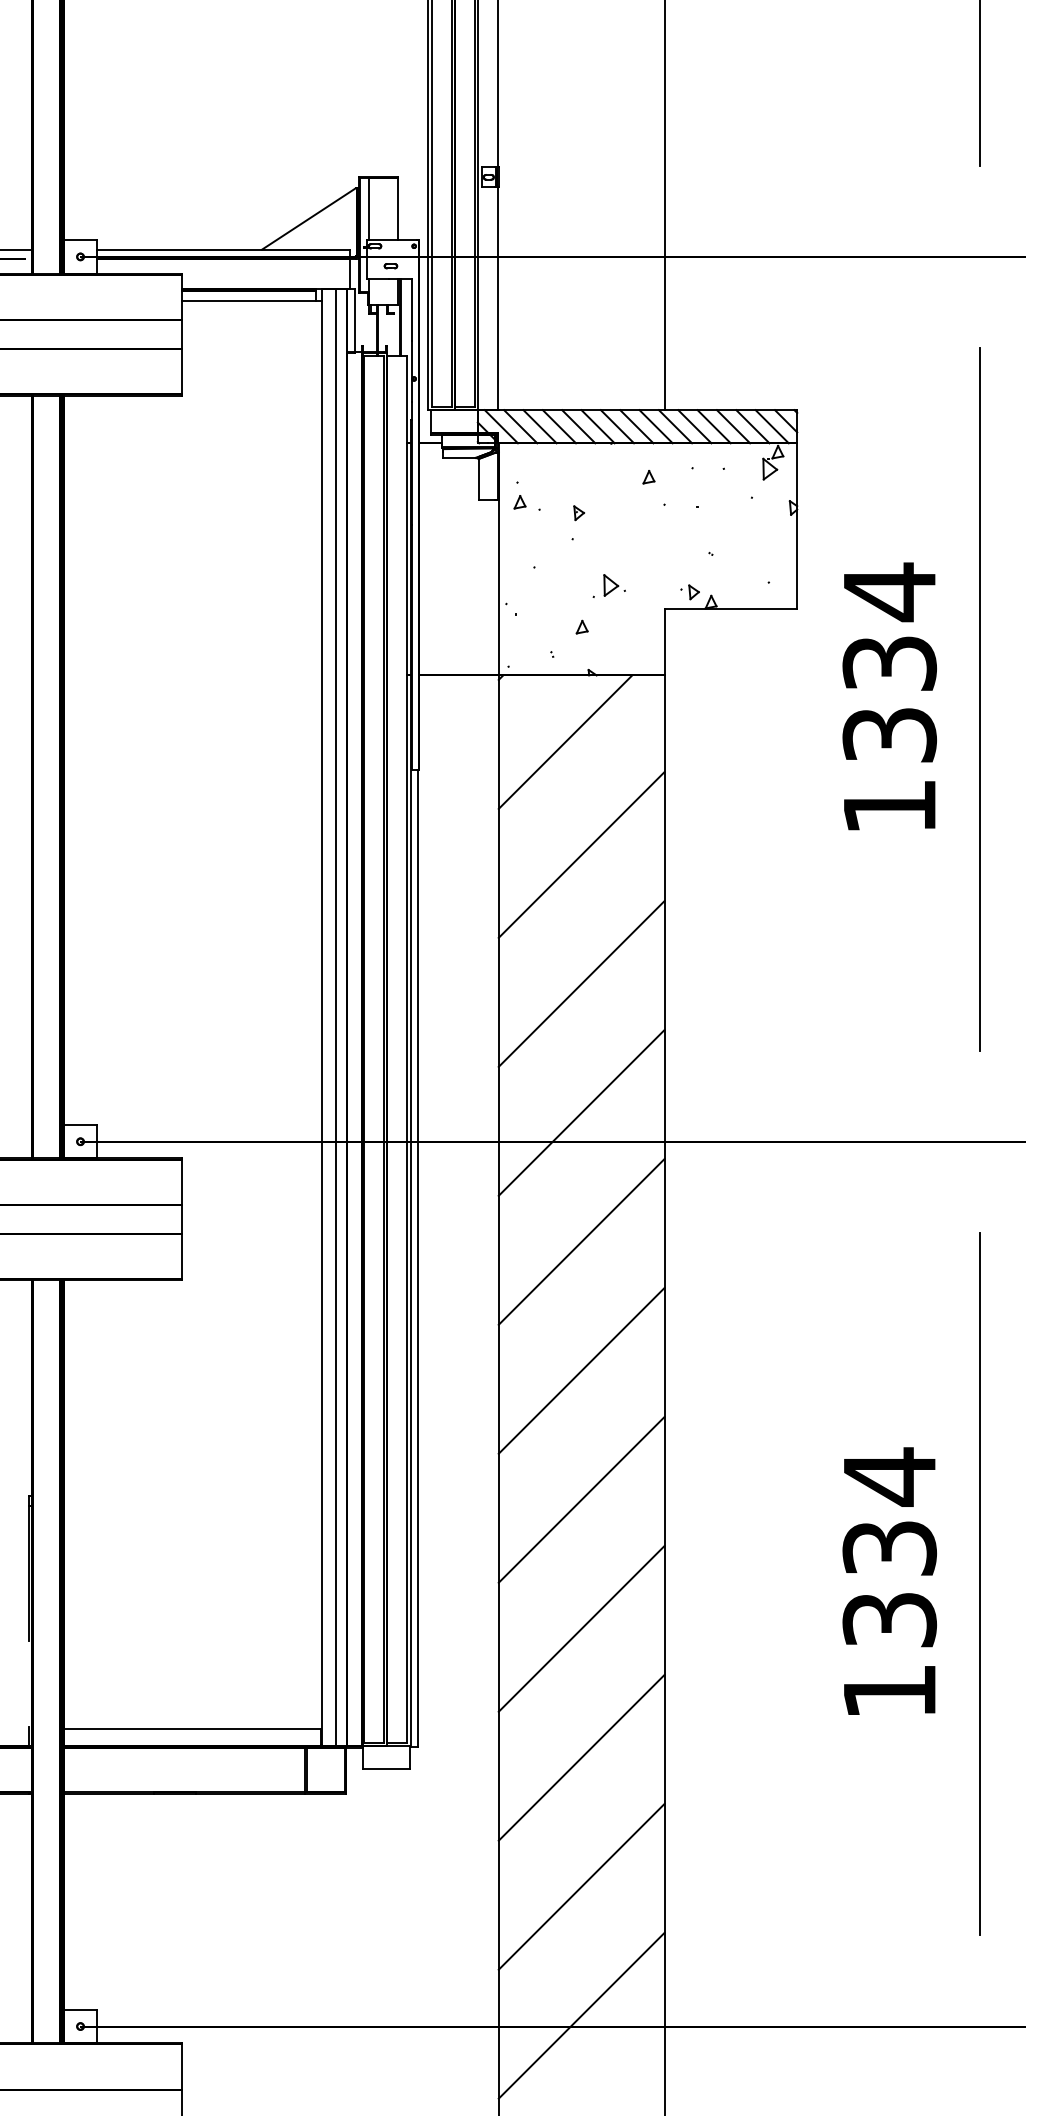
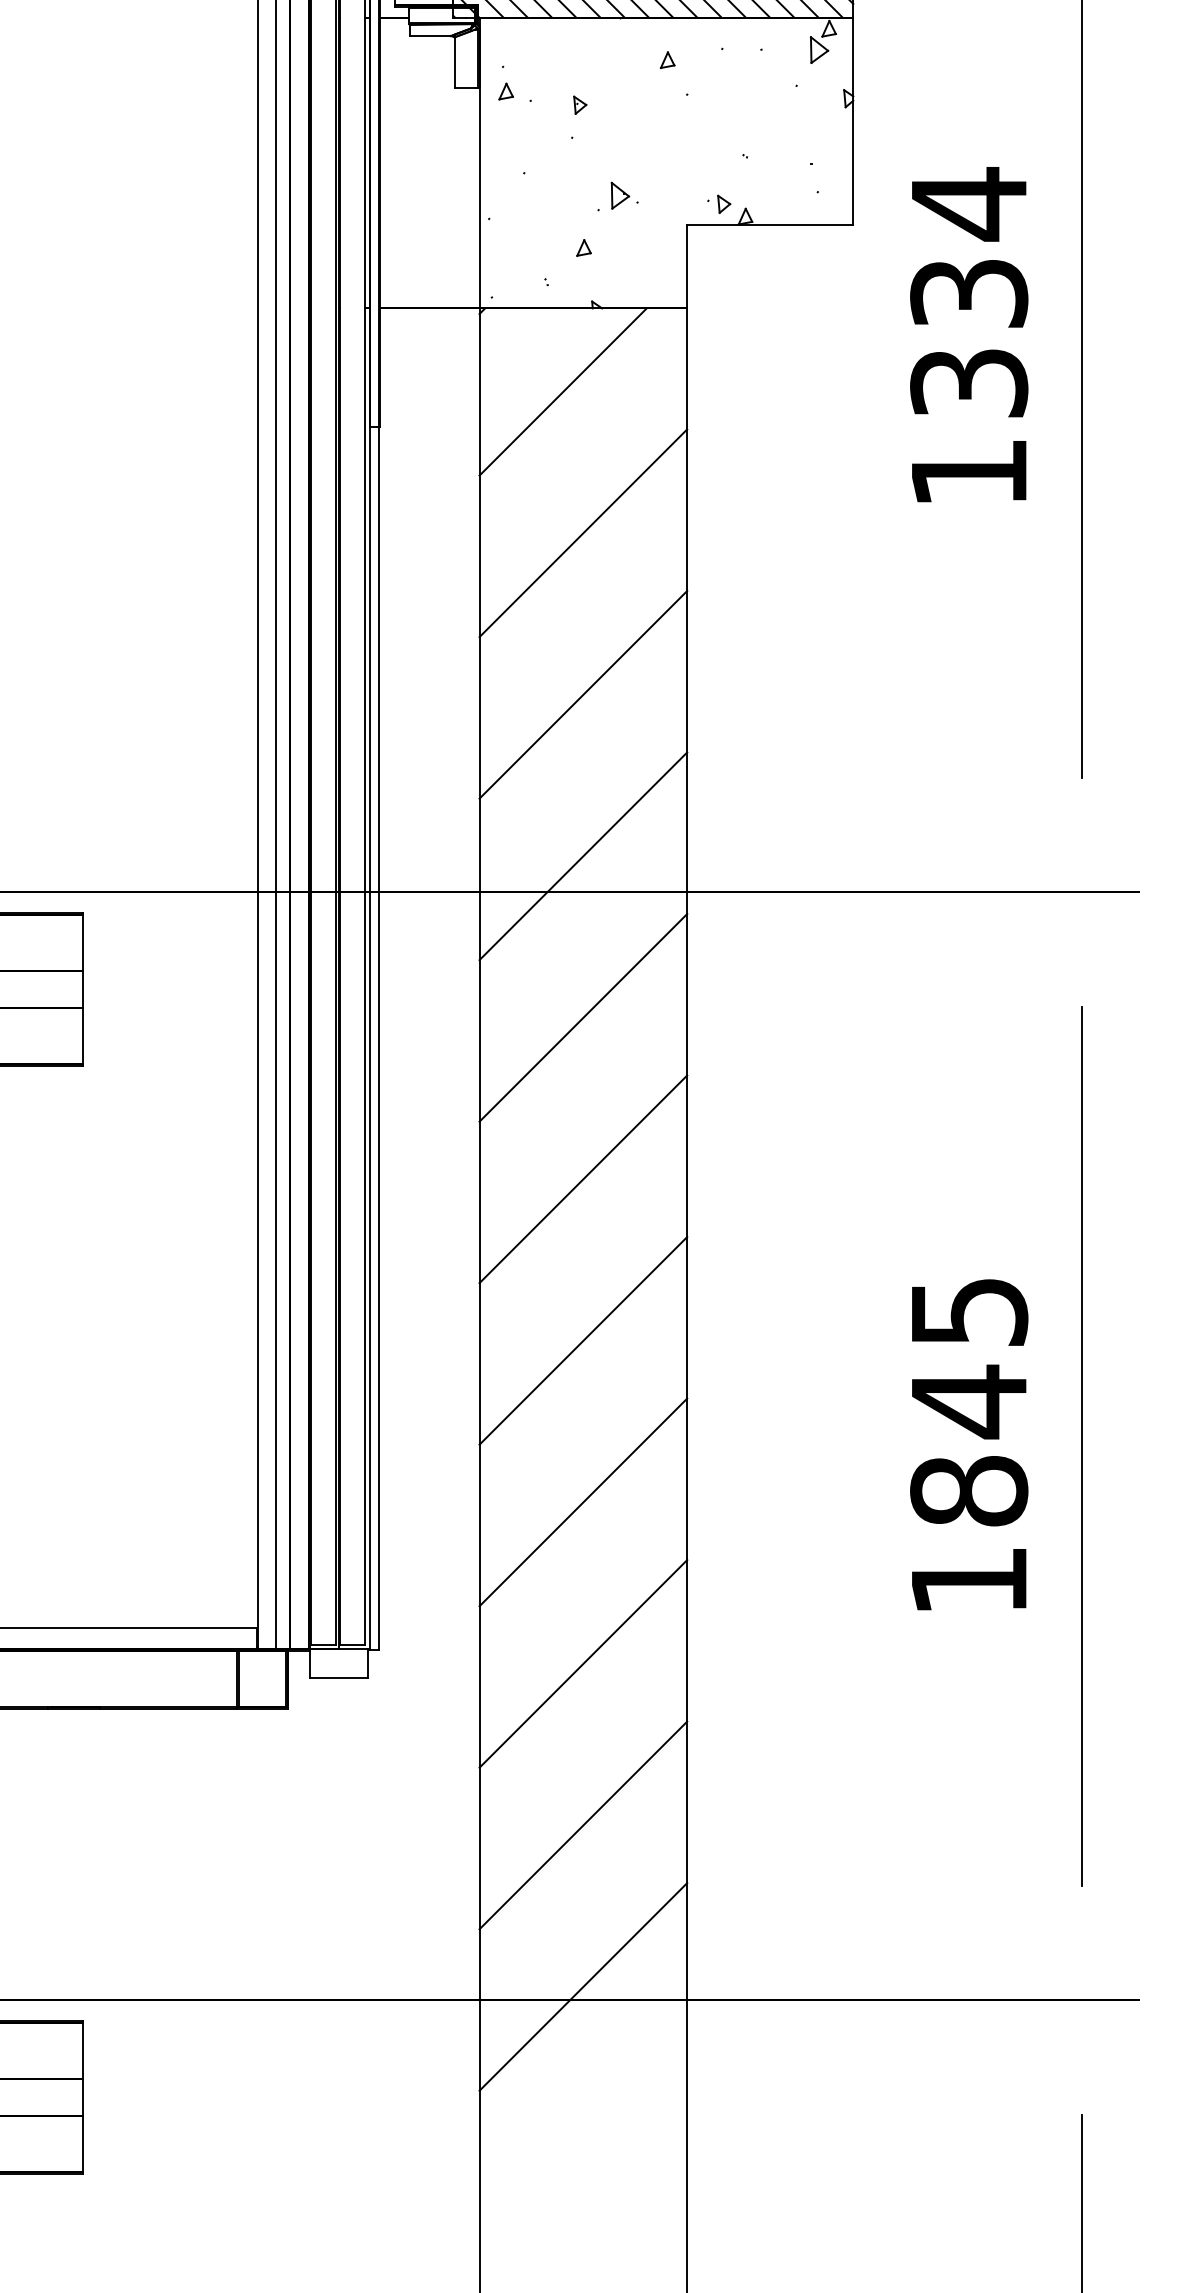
text: (889, 1547) -> (968, 1400), 1334 -> 1845

